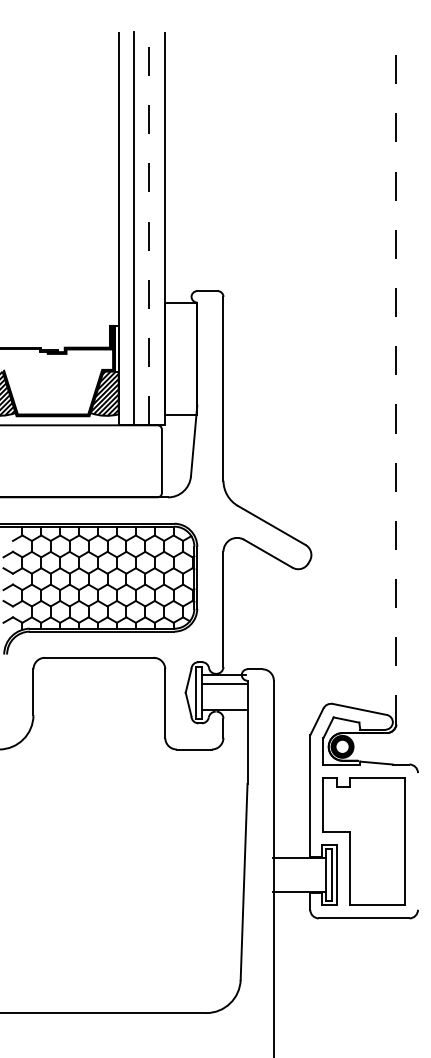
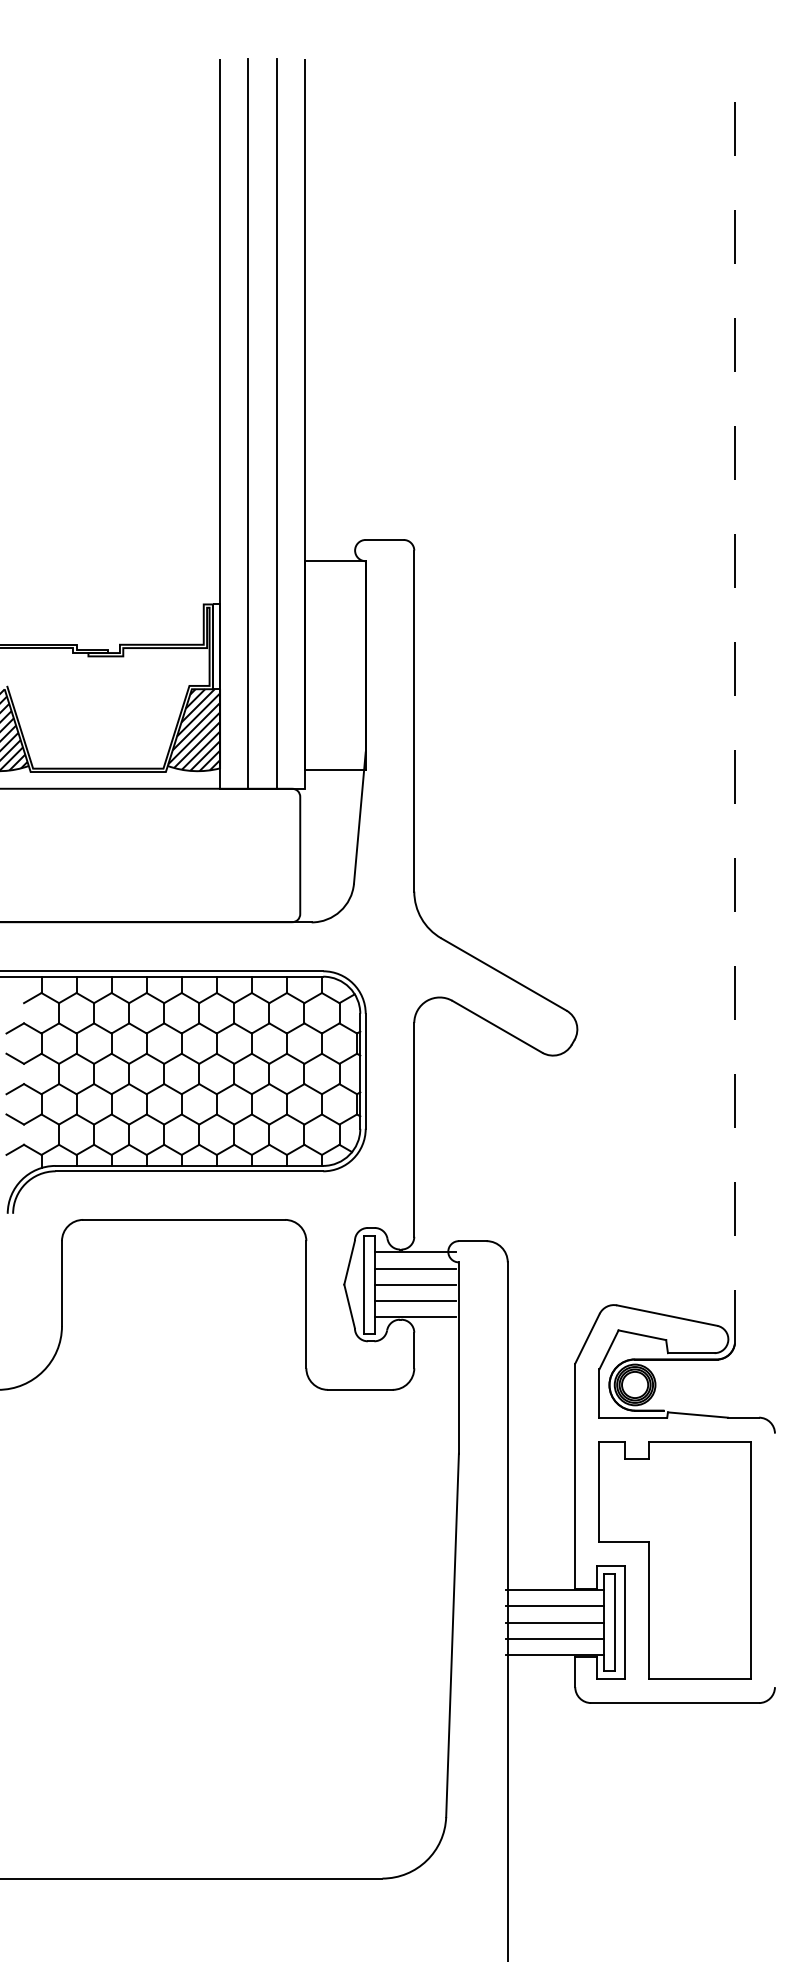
line: (149, 228) -> (277, 423), dashed -> solid
line: (224, 692) -> (416, 1284), added
line: (224, 701) -> (416, 1300), added
line: (298, 866) -> (553, 1606), added
line: (298, 874) -> (553, 1621), added
line: (298, 883) -> (553, 1638), added

